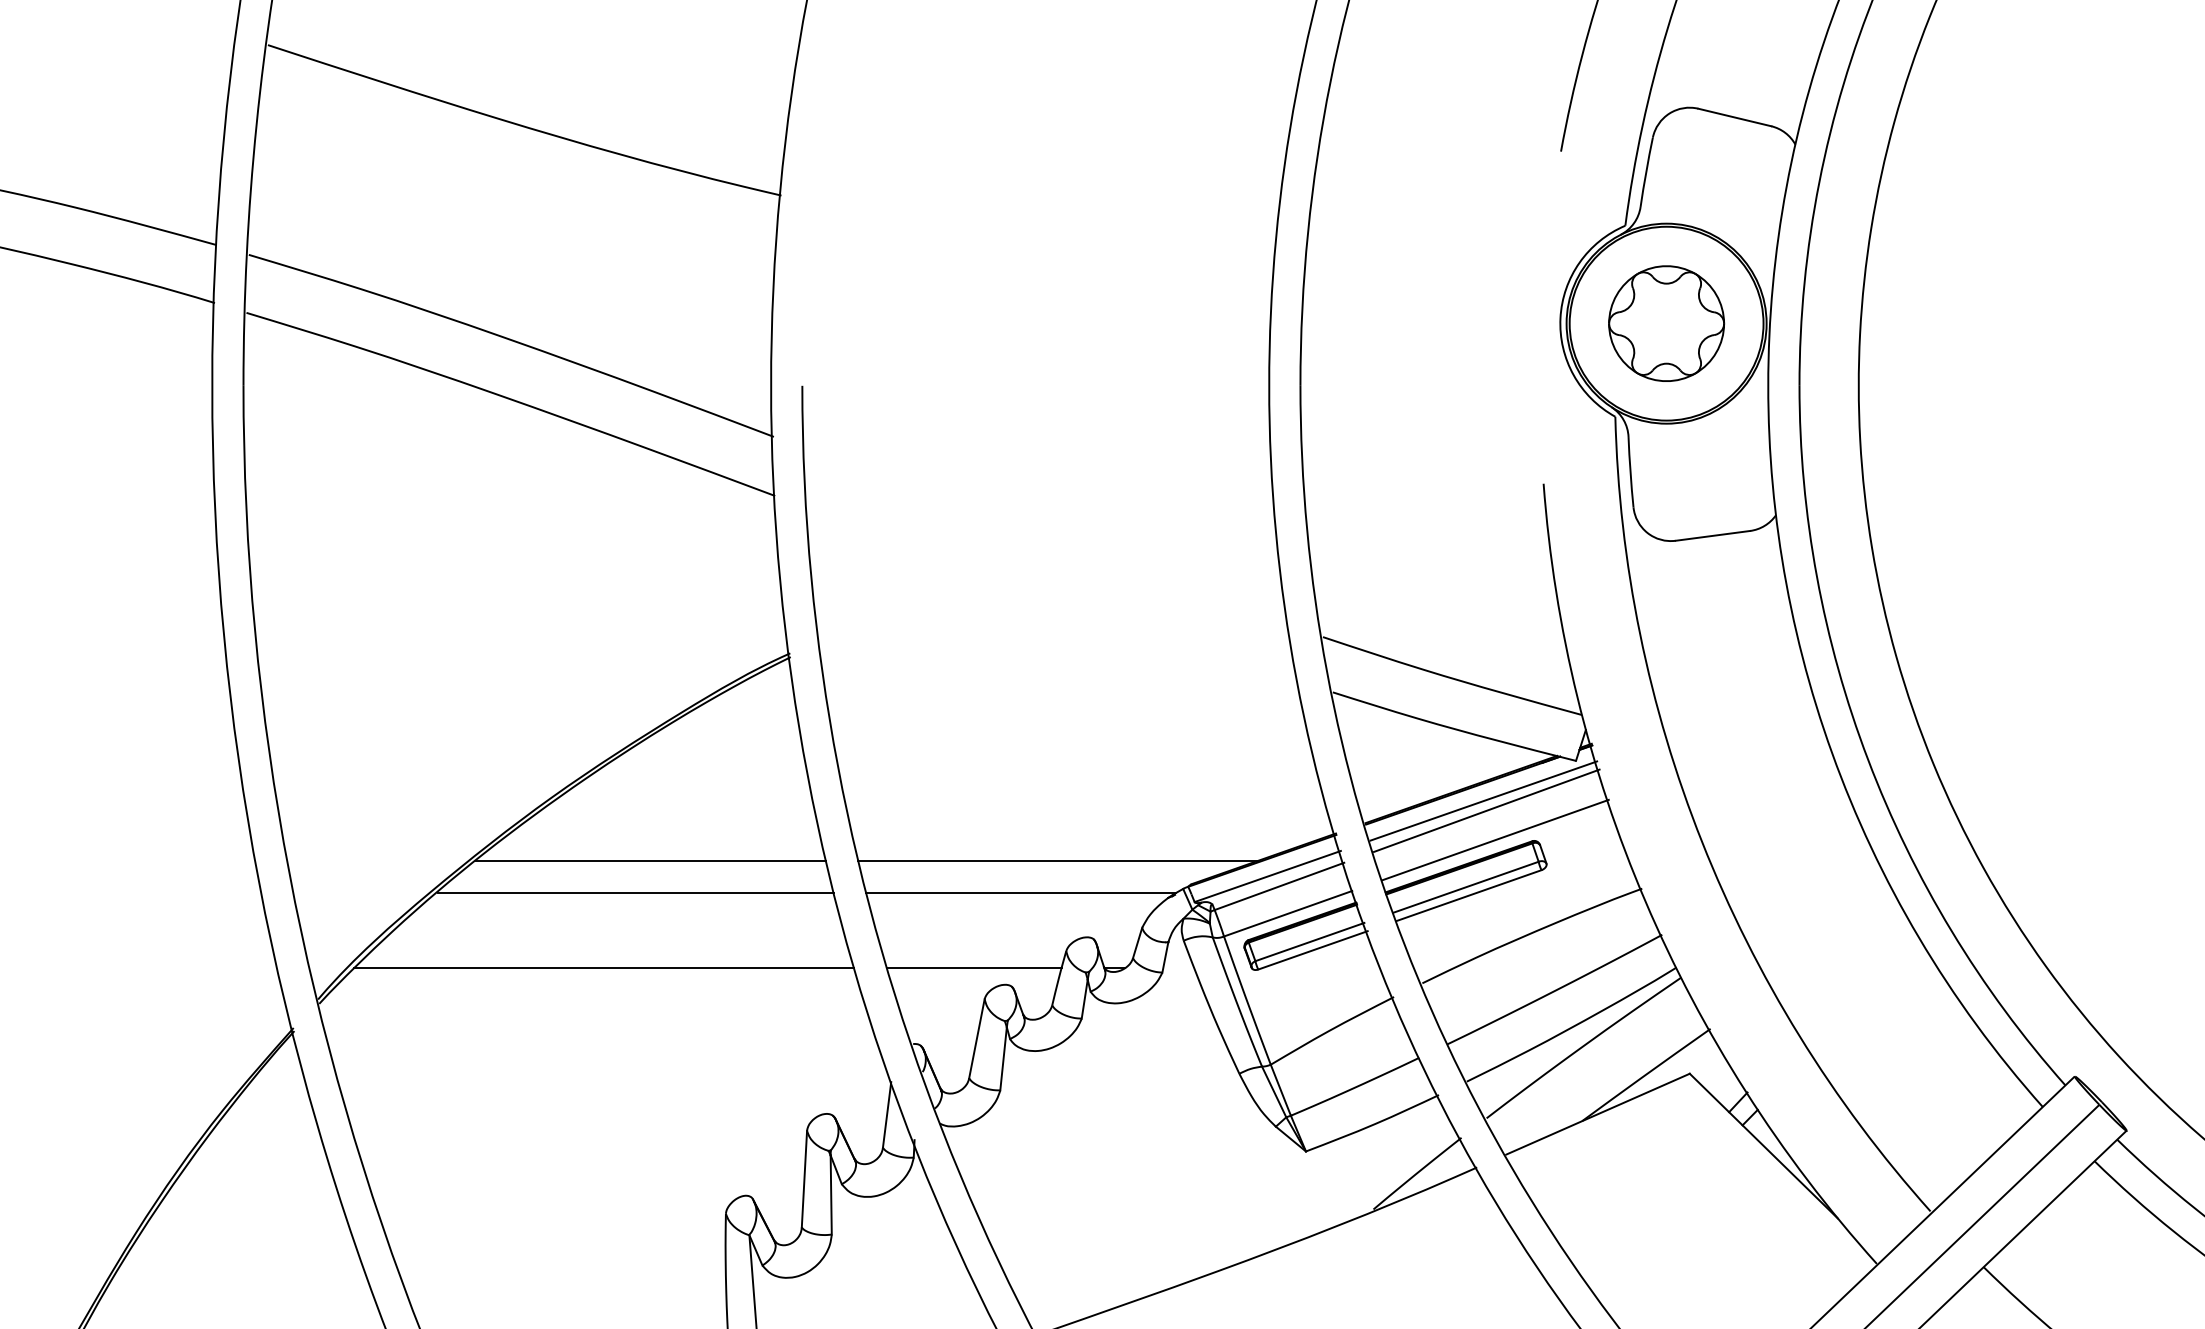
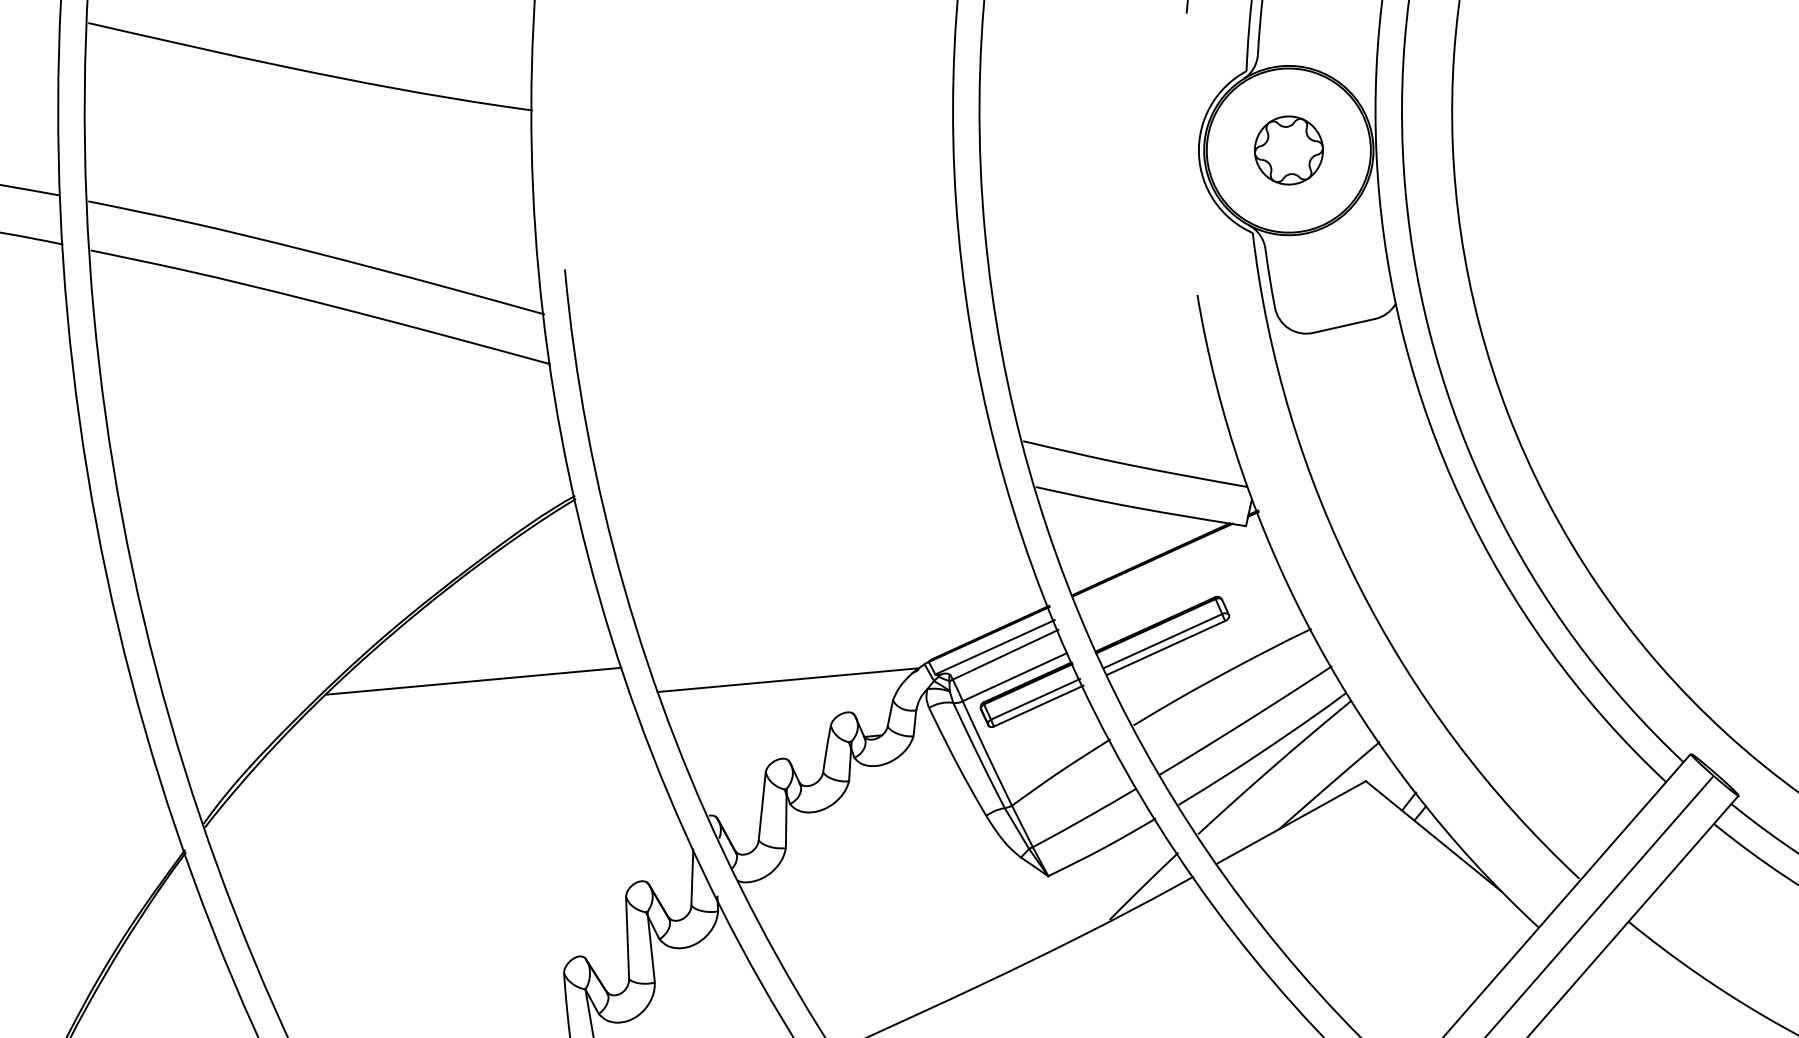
part: (1666, 323) -> (1288, 150), size x0.7
line: (1483, 800) -> (1171, 566), removed
line: (1486, 810) -> (1174, 574), removed
line: (1495, 839) -> (1184, 598), removed
line: (1058, 860) -> (817, 649), removed
line: (635, 893) -> (463, 710), removed
line: (604, 967) -> (442, 774), removed
line: (973, 967) -> (753, 746), removed

